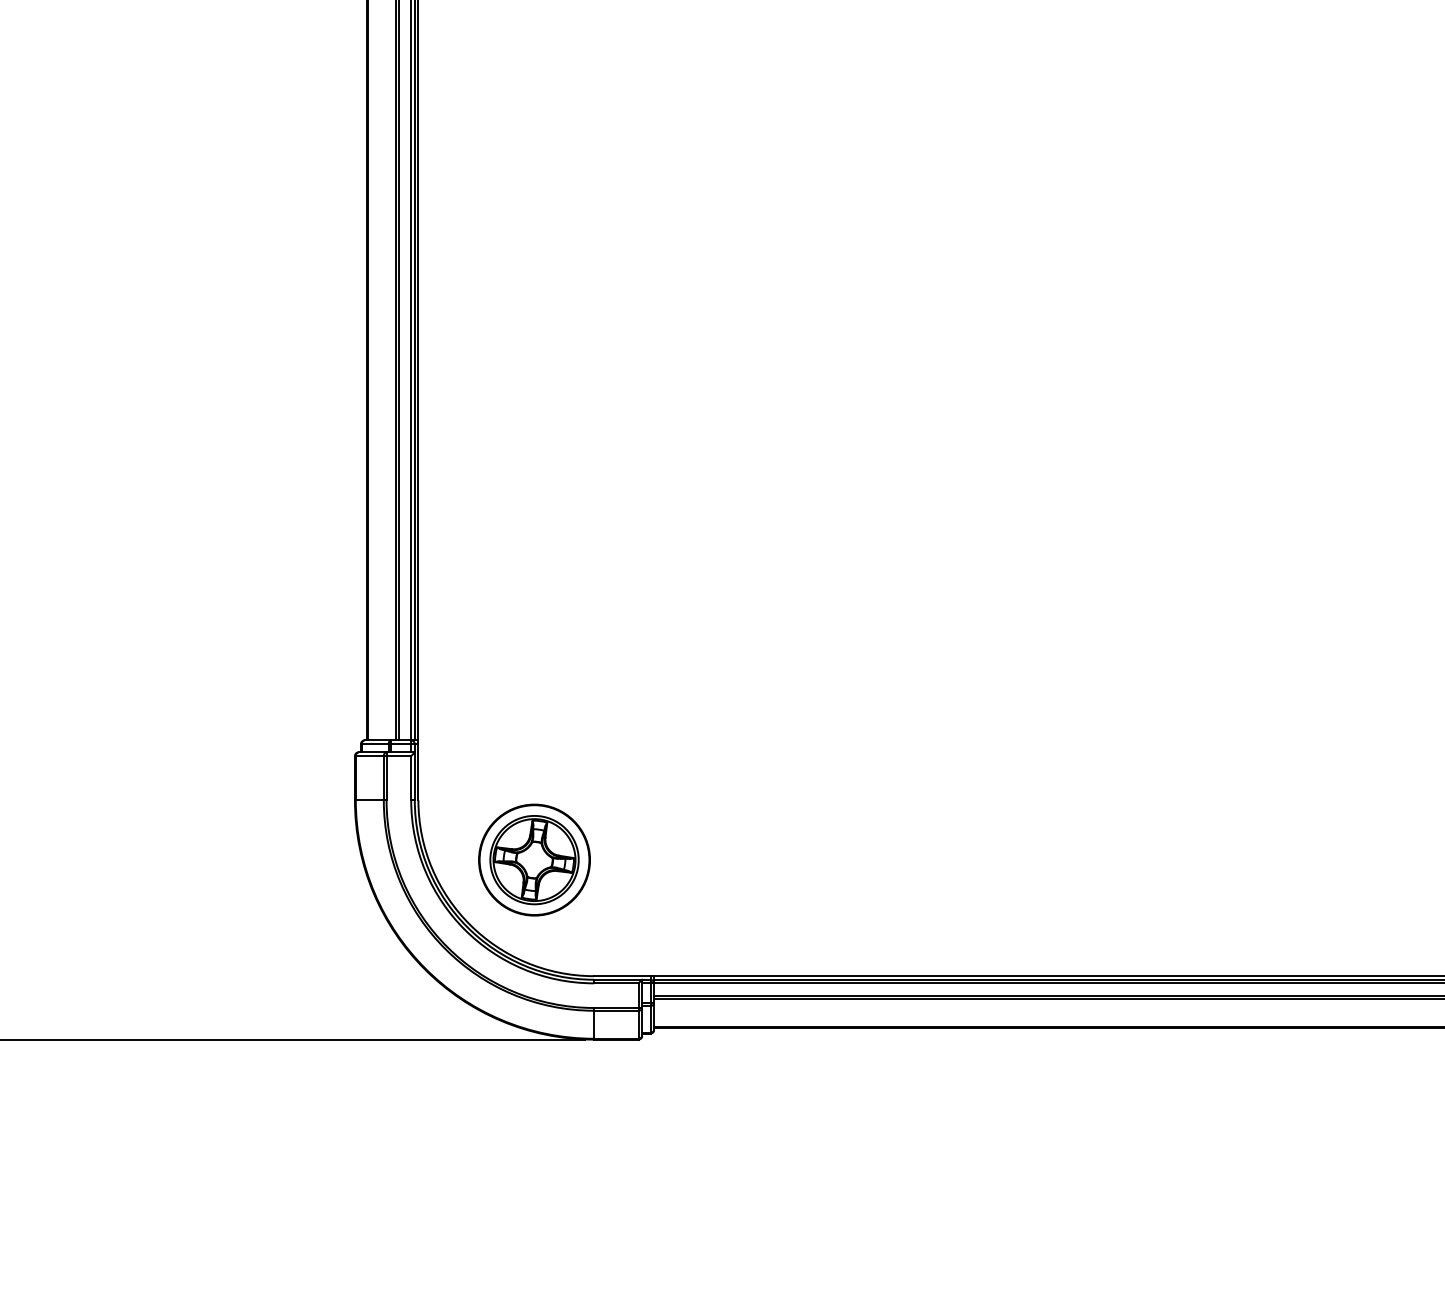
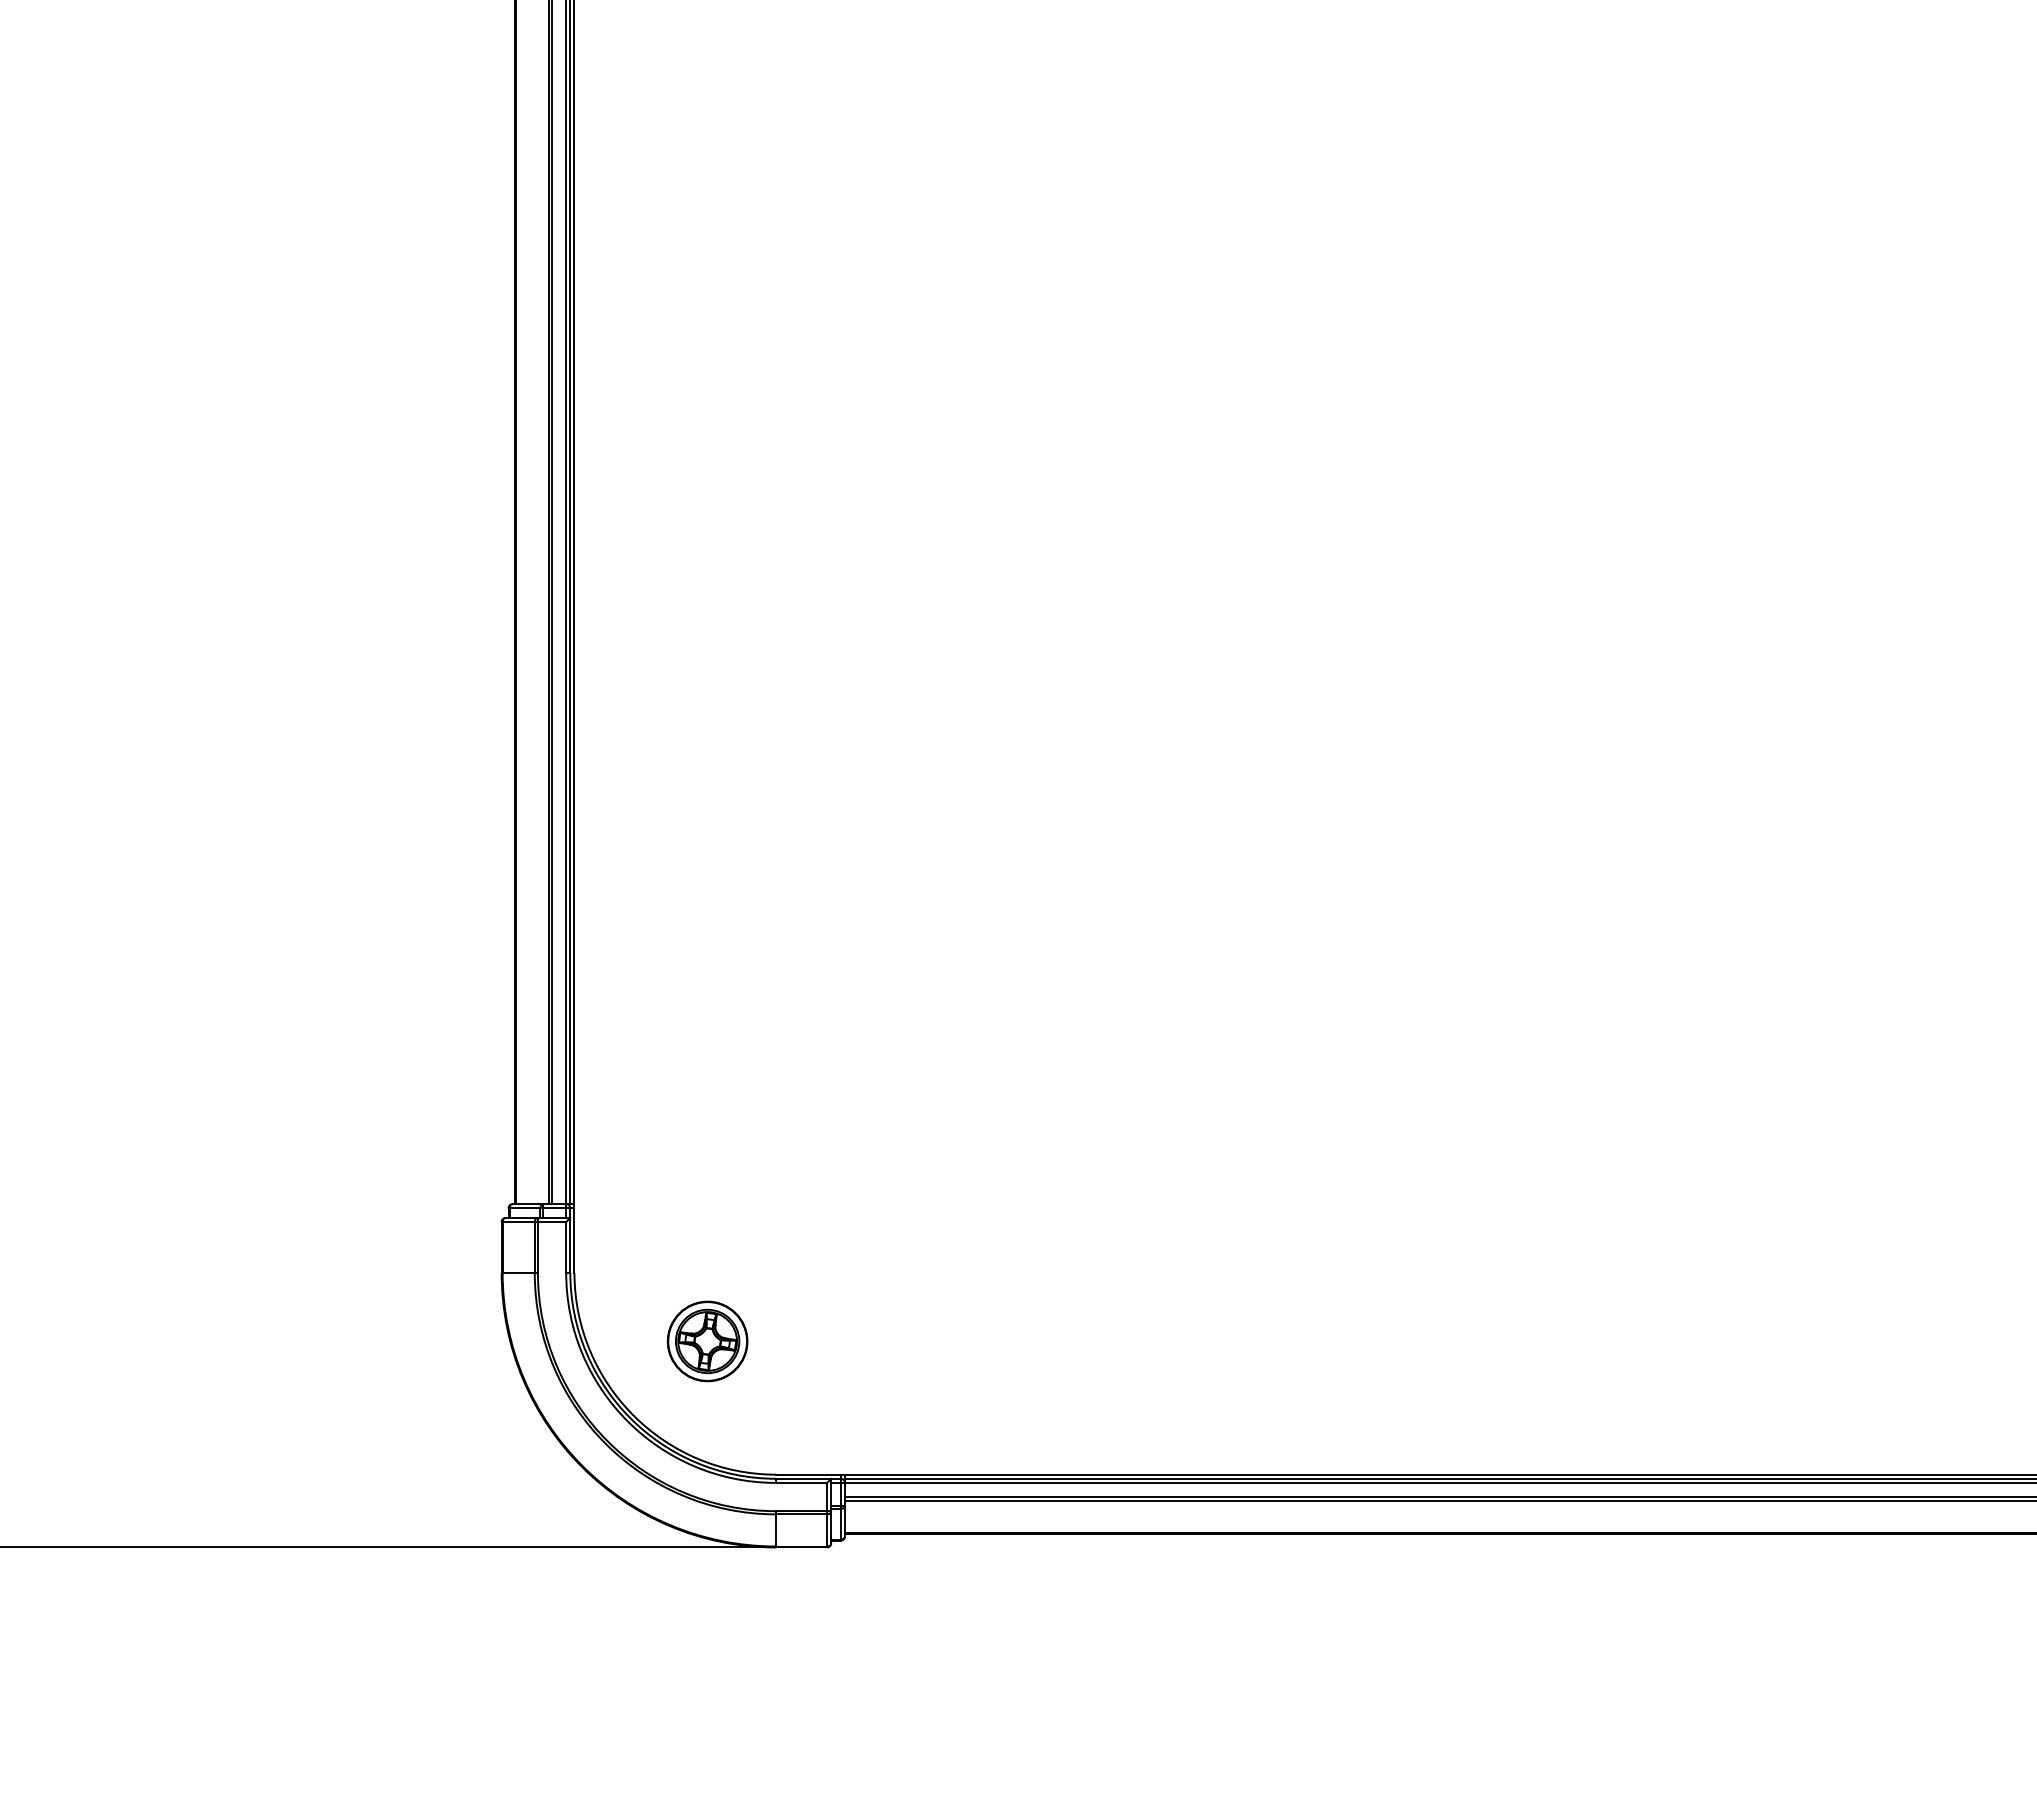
part: (534, 860) -> (707, 1341), size x0.62

